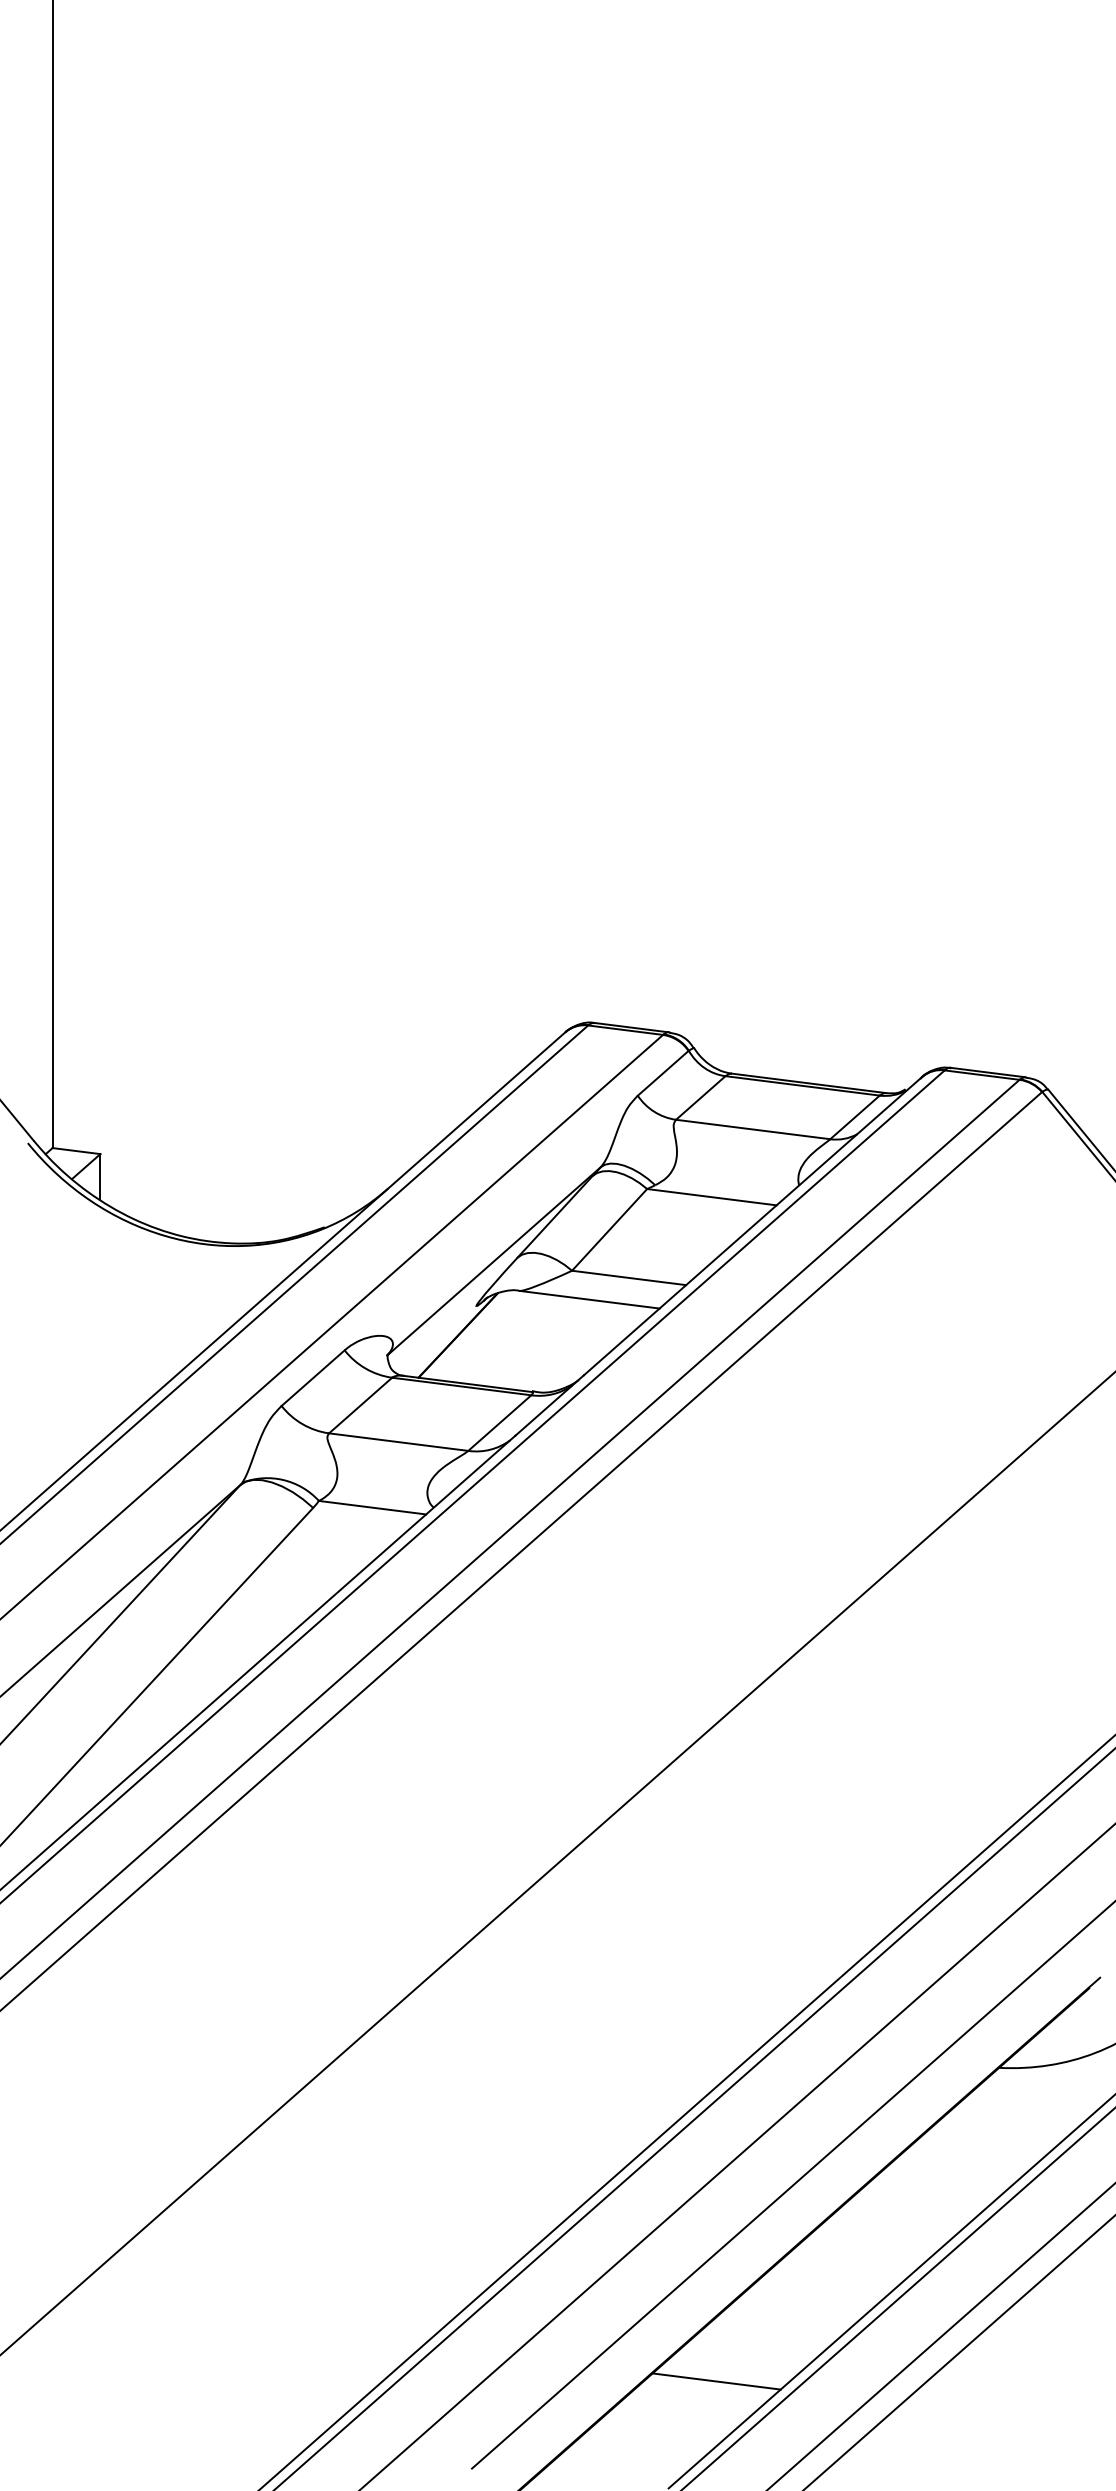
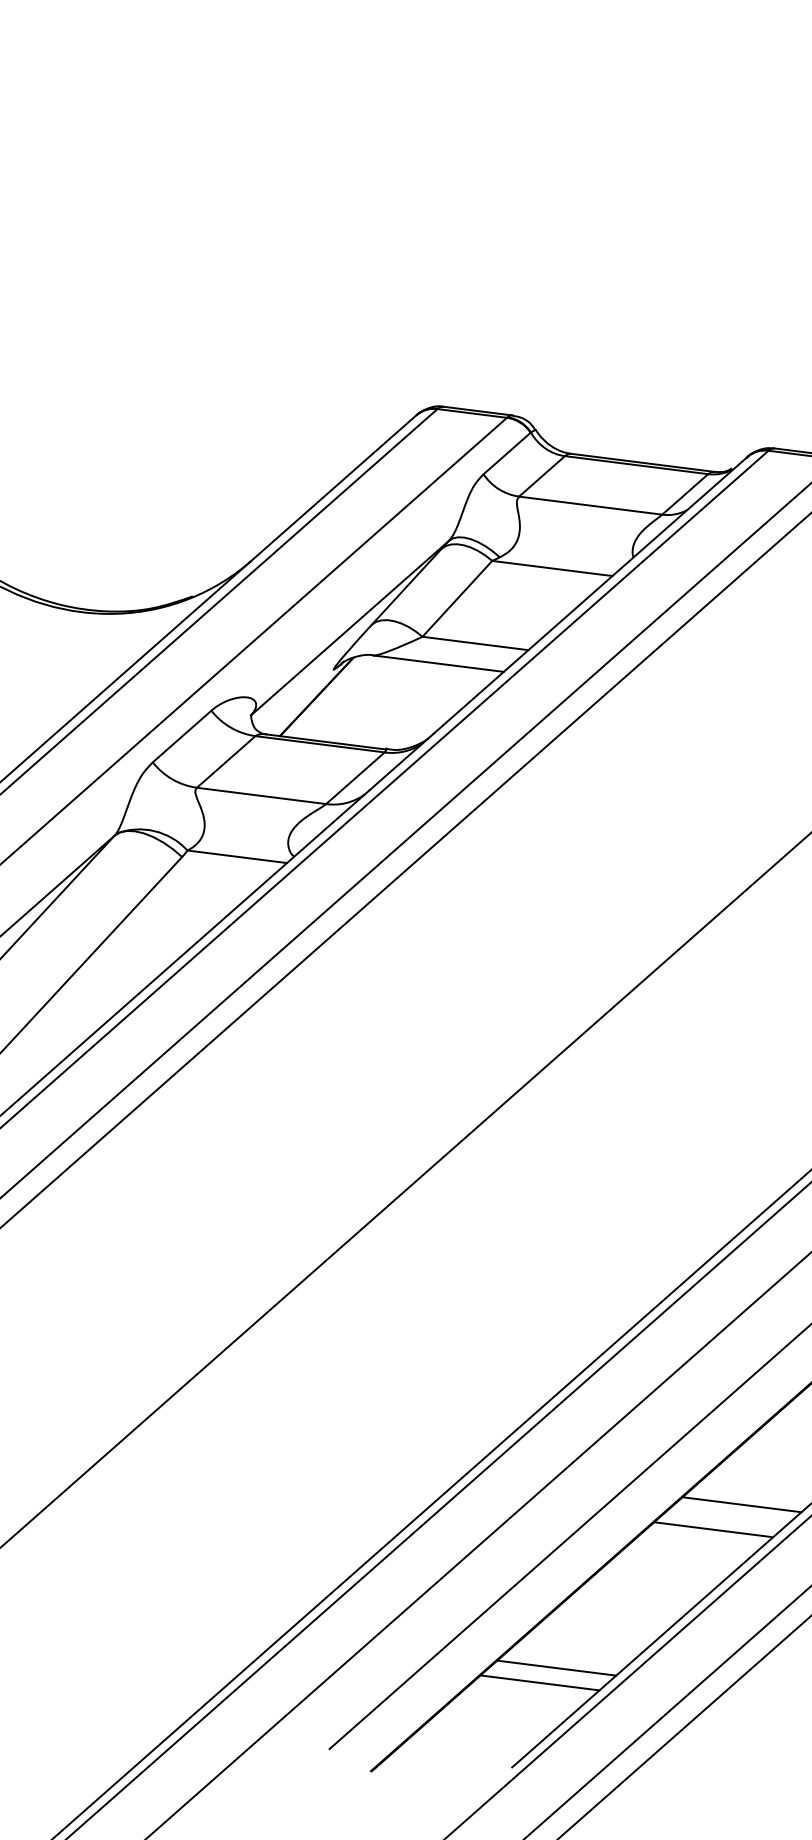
line: (916, 2205) -> (742, 1504), added
line: (885, 2232) -> (713, 1529), added
line: (698, 2397) -> (539, 1682), added

